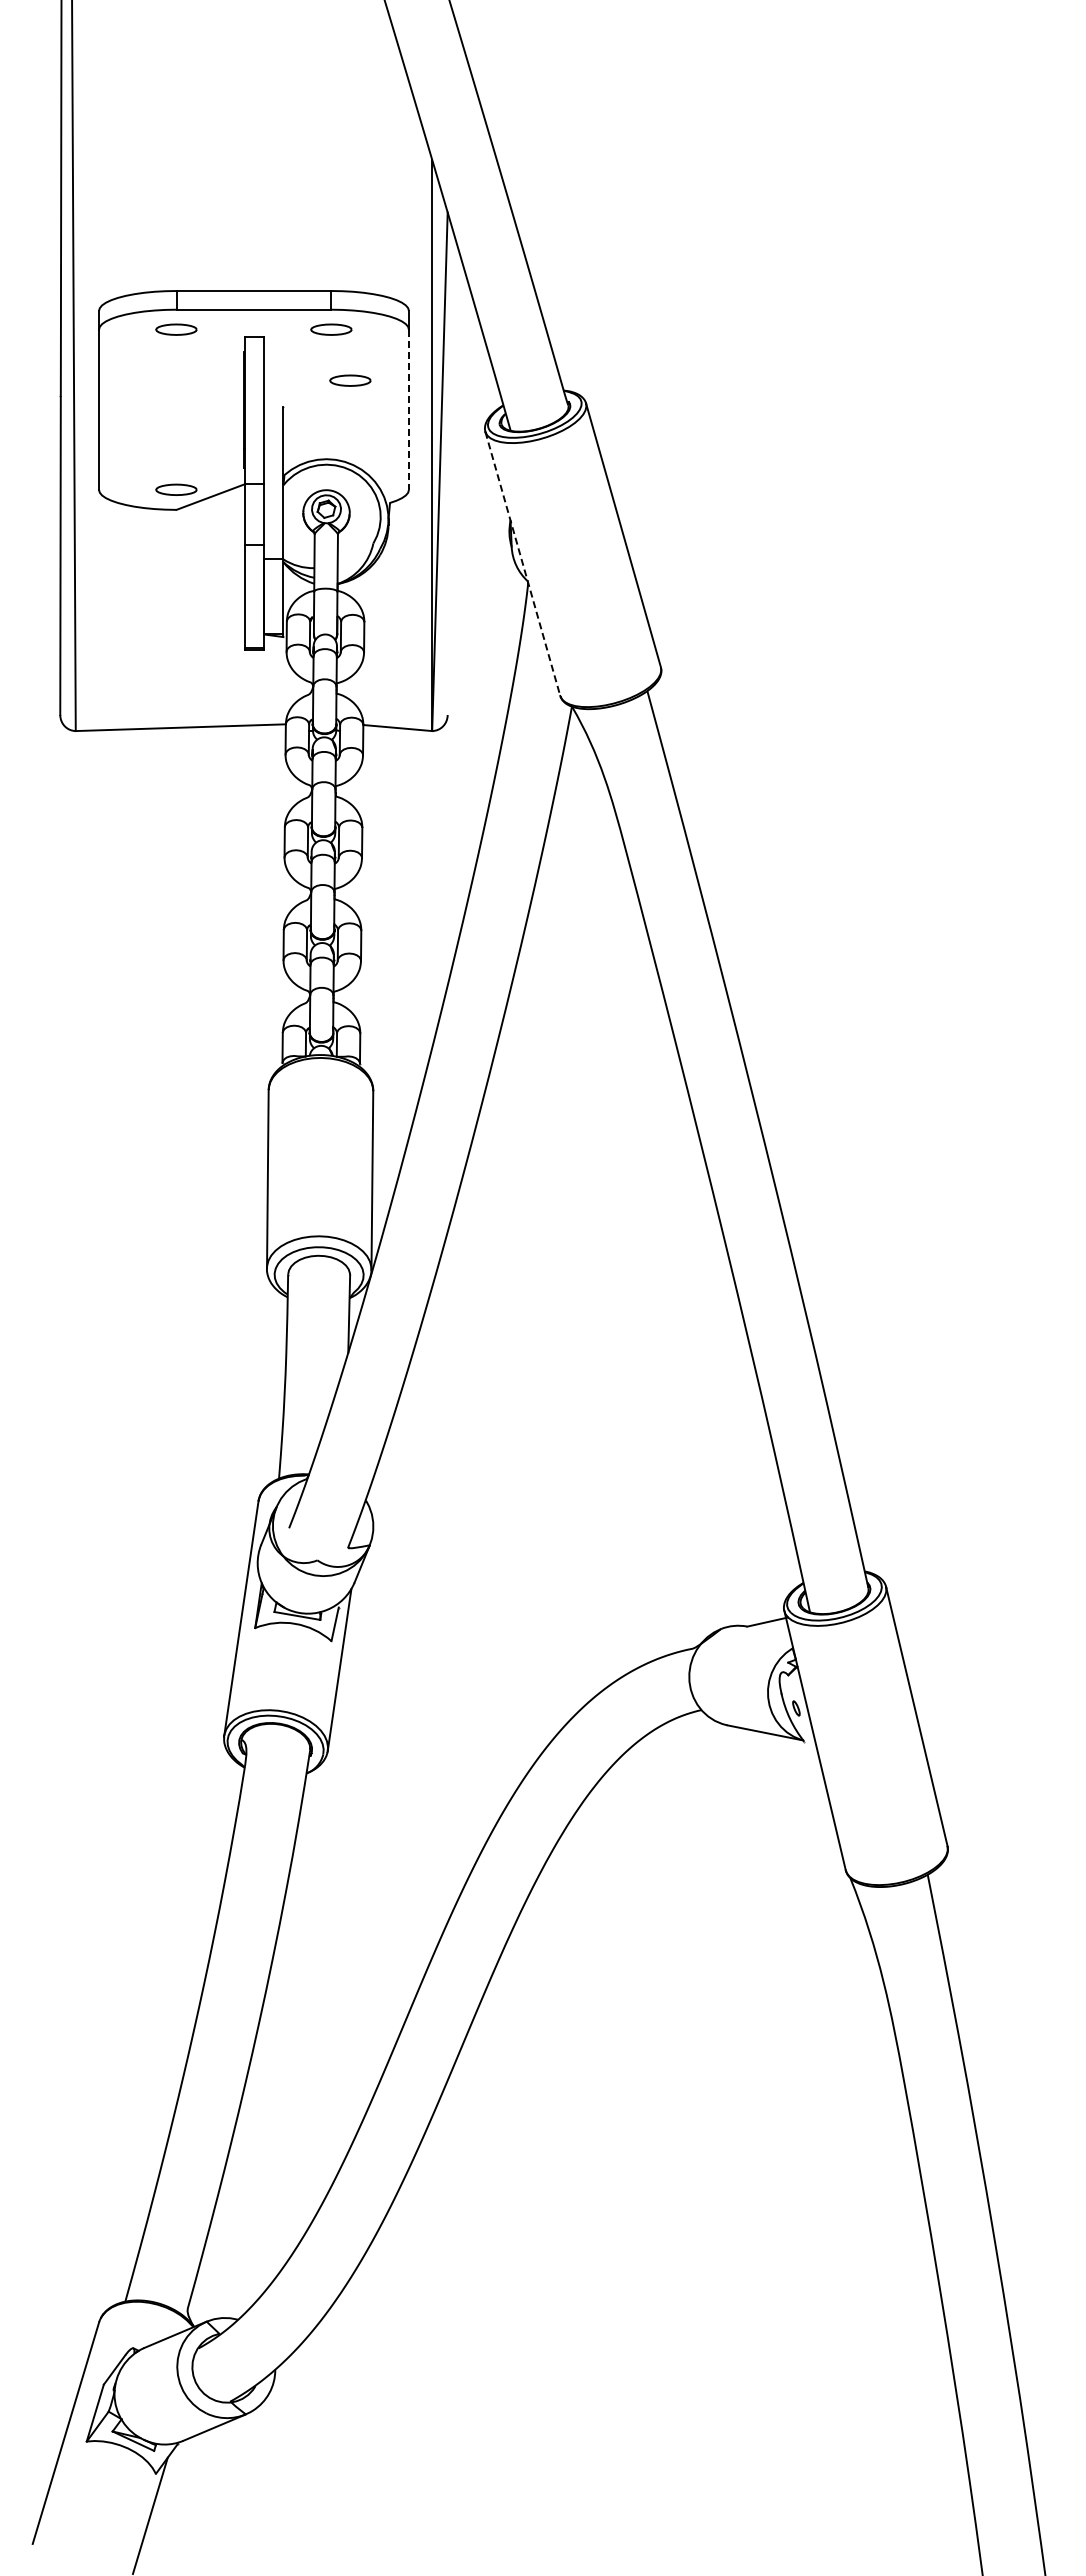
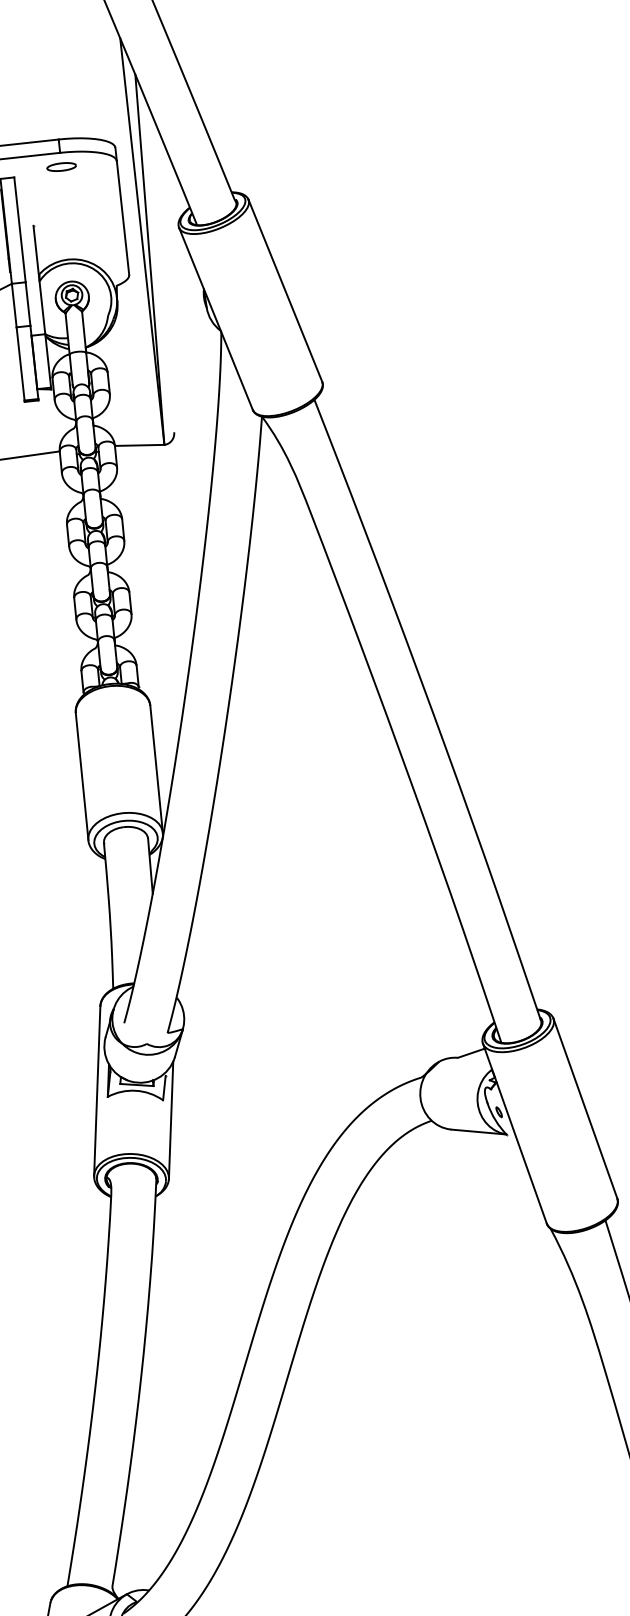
part: (350, 380) -> (79, 201), removed
line: (408, 410) -> (122, 218), dashed -> solid
line: (523, 564) -> (216, 319), dashed -> solid

